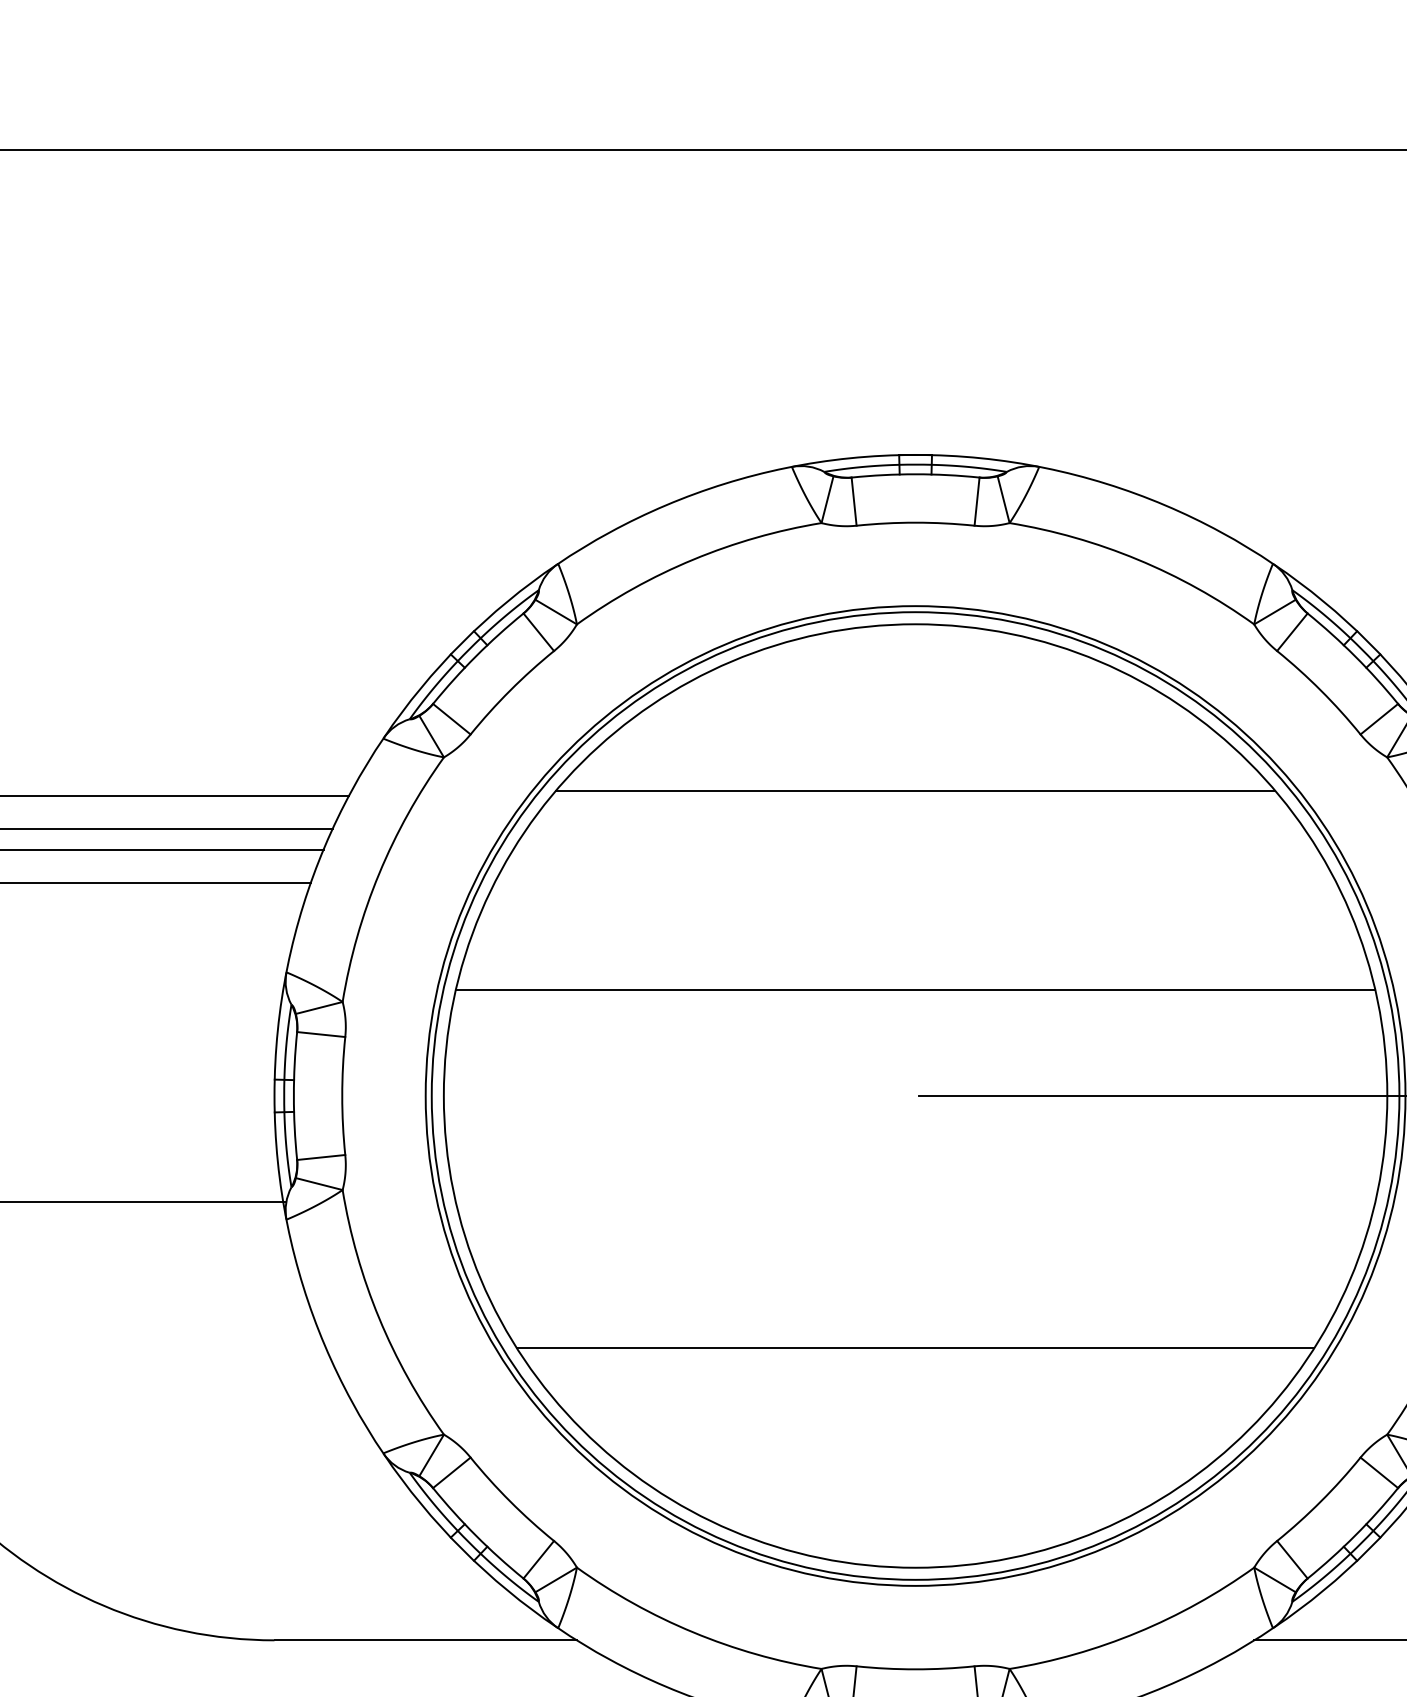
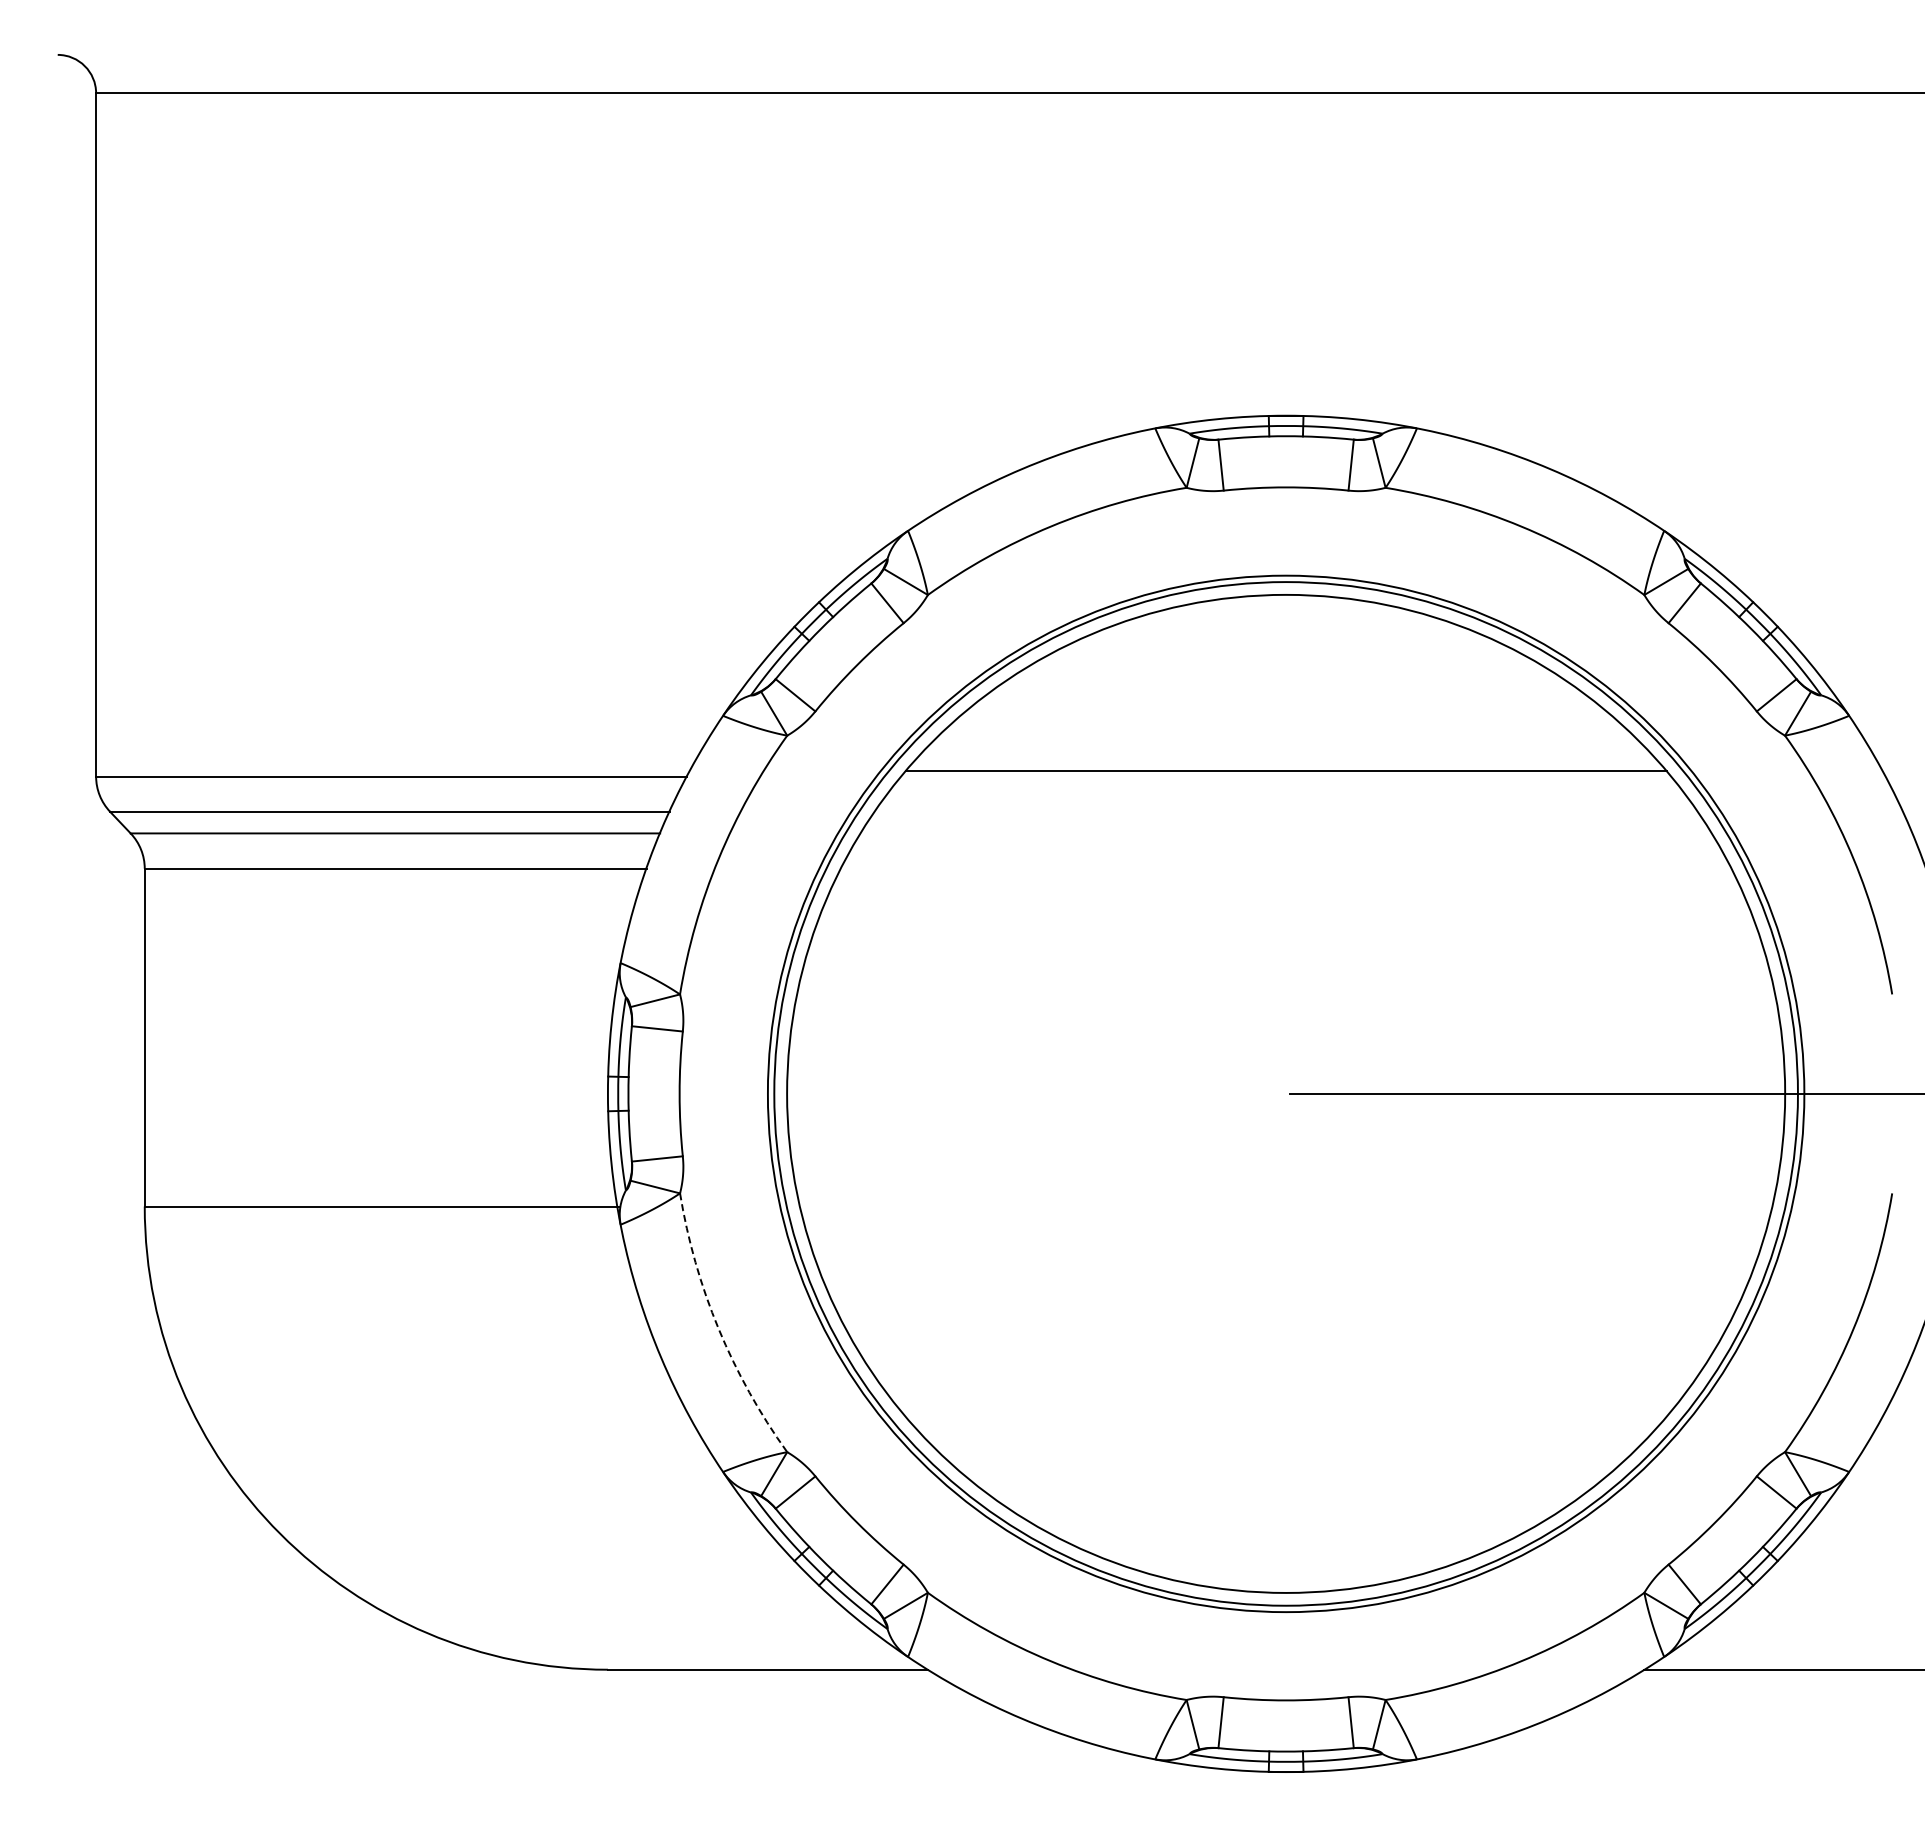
line: (915, 989) -> (1286, 981), removed
arc: (379, 1317) -> (718, 1328), solid -> dashed
line: (914, 1348) -> (1285, 1360), removed

